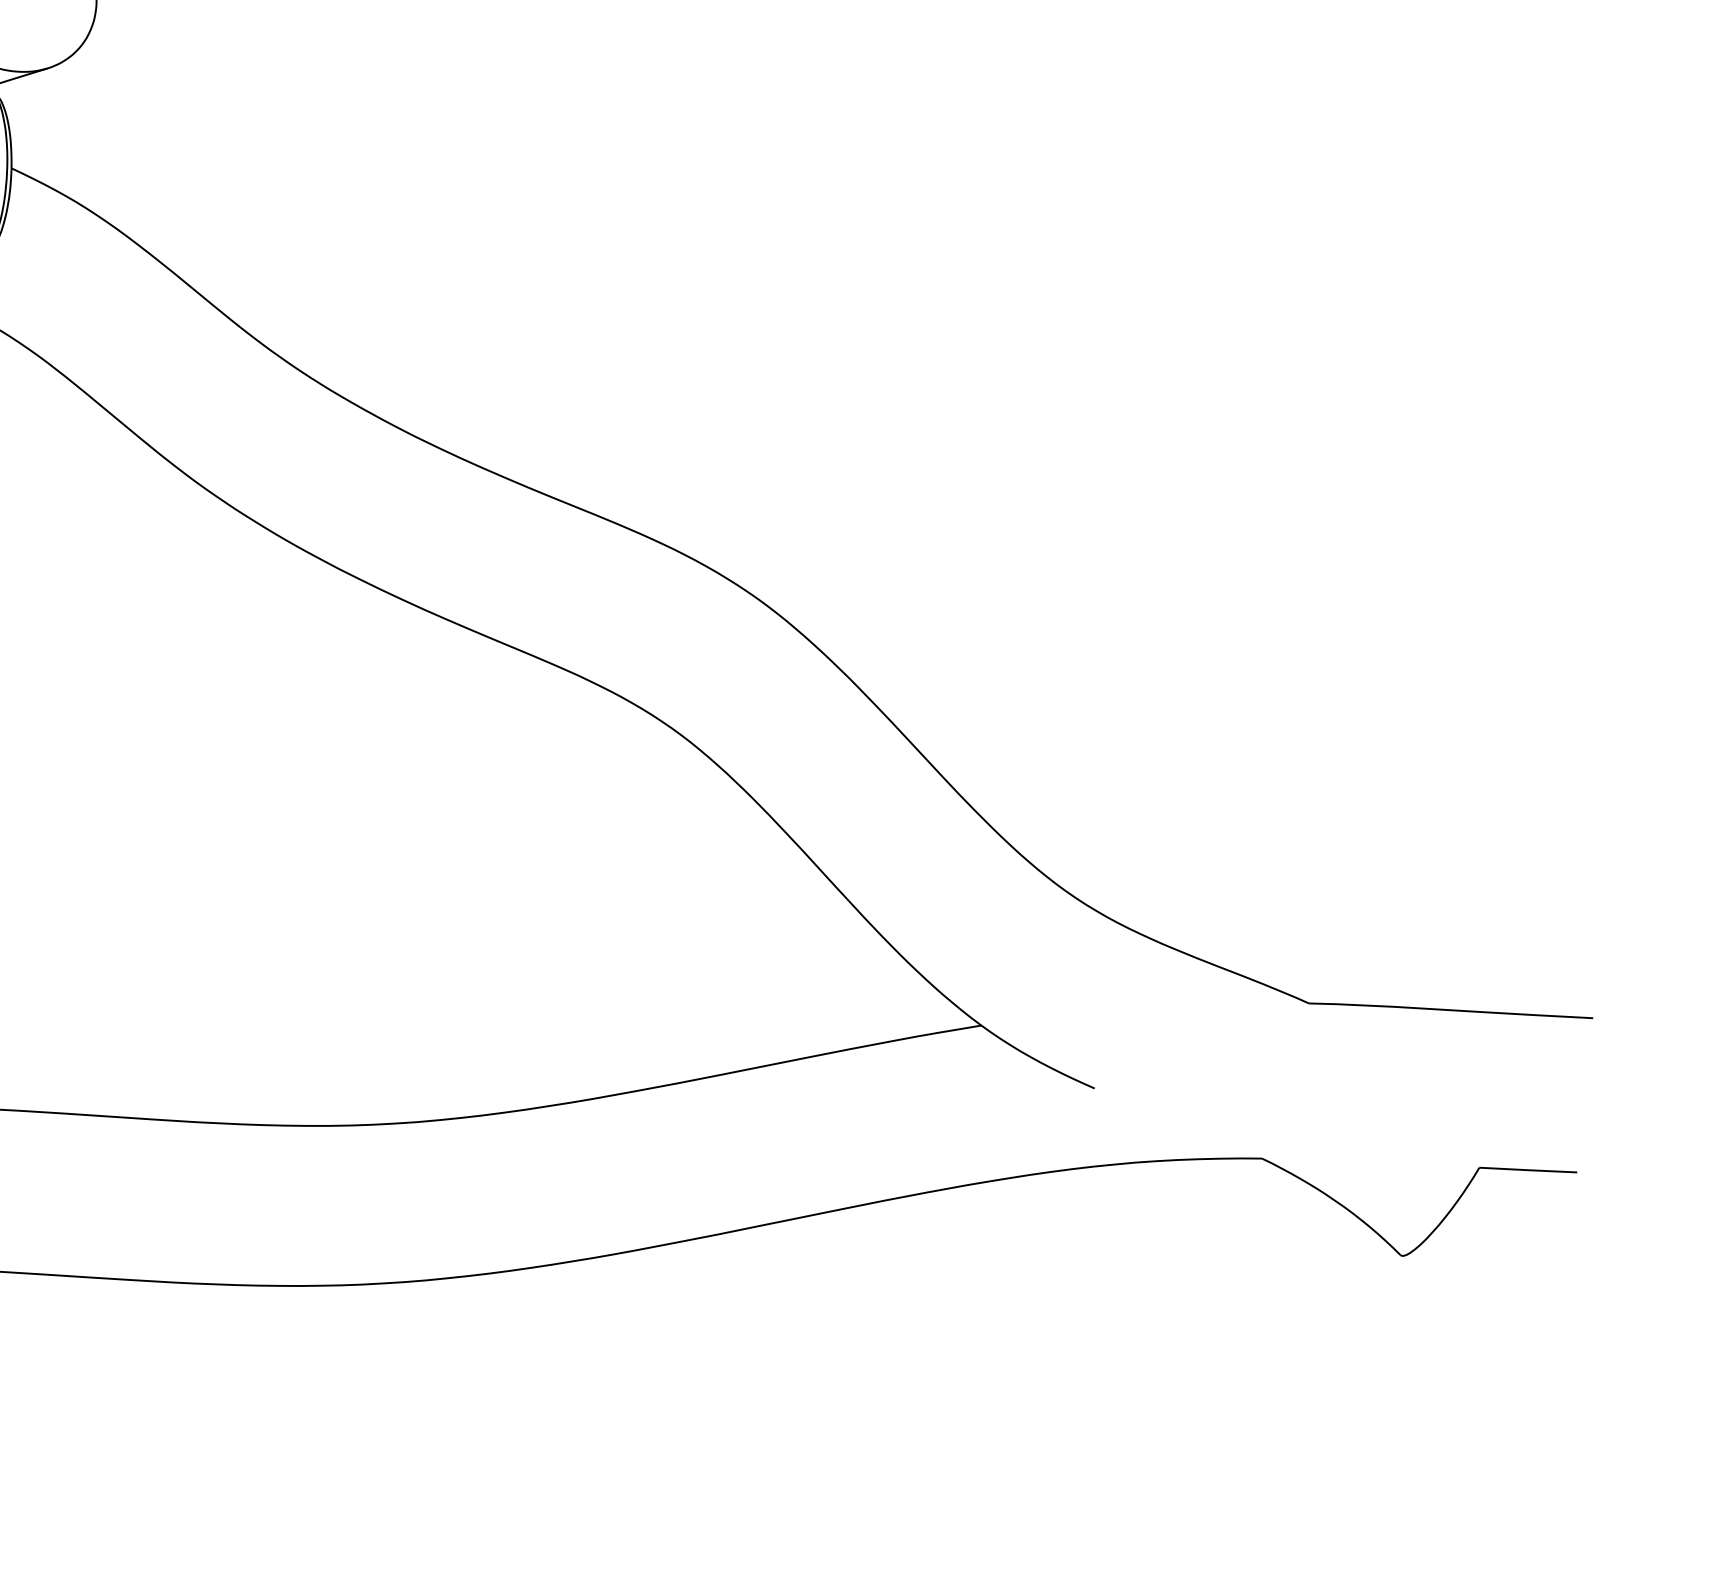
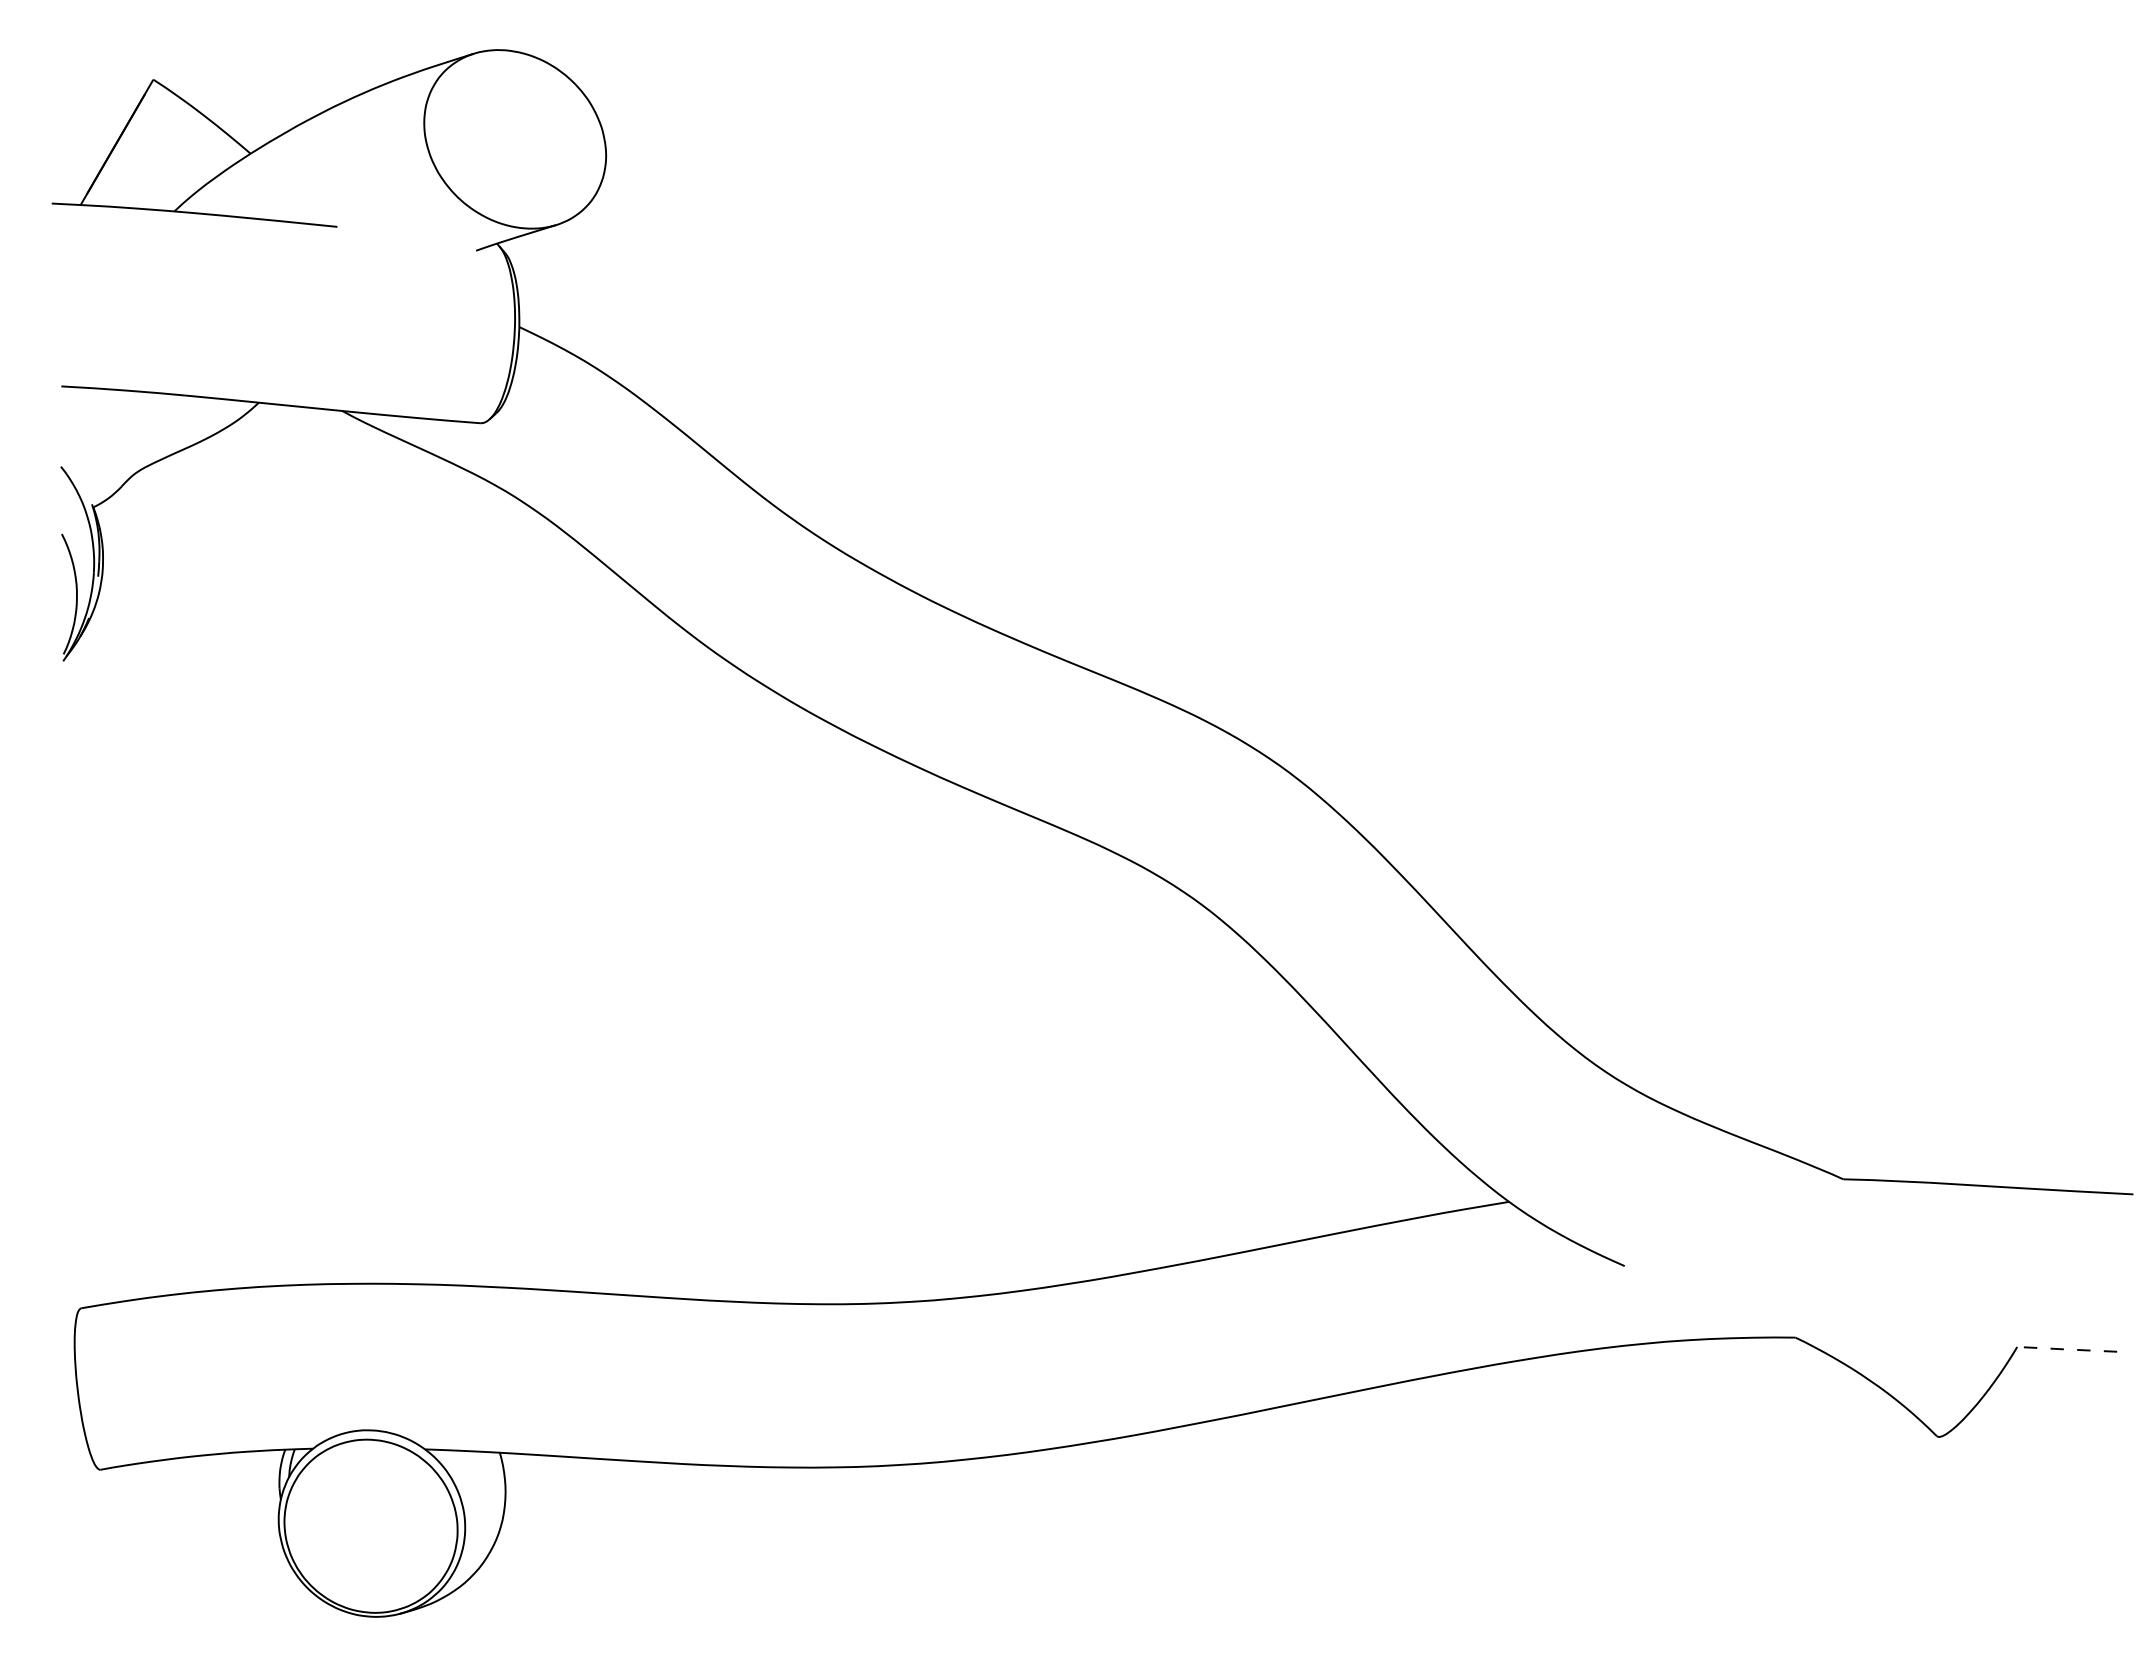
line: (1528, 1170) -> (2067, 1349), solid -> dashed

